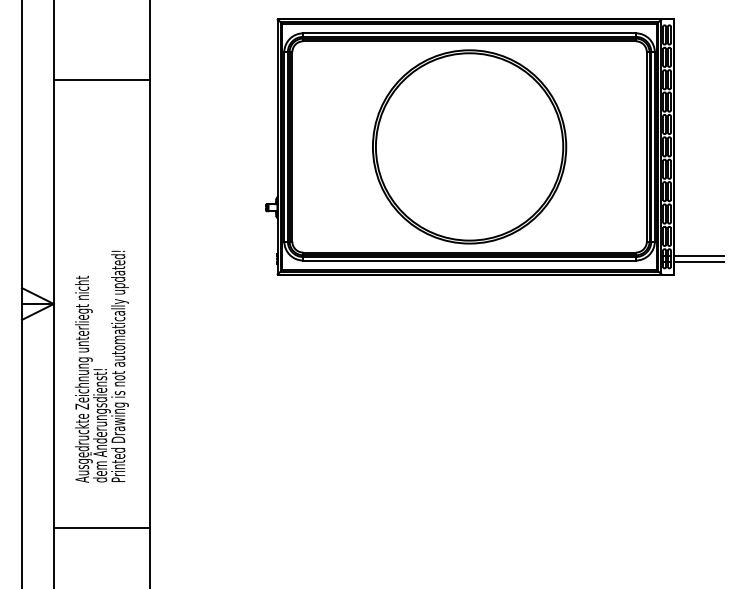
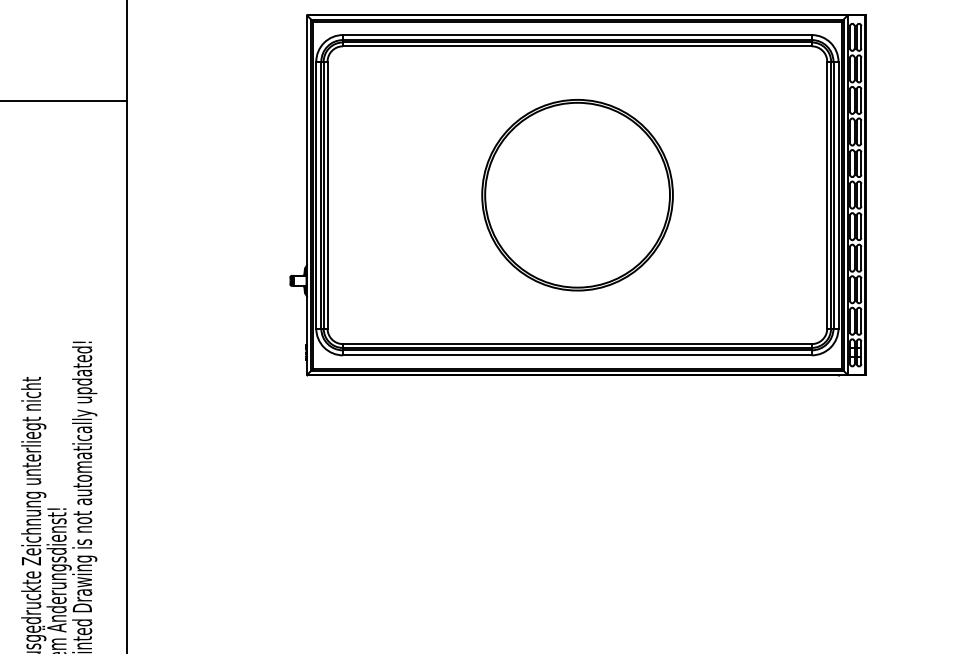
part: (469, 146) -> (577, 194), size x0.7
line: (699, 255) -> (901, 348), removed
line: (699, 262) -> (901, 358), removed

